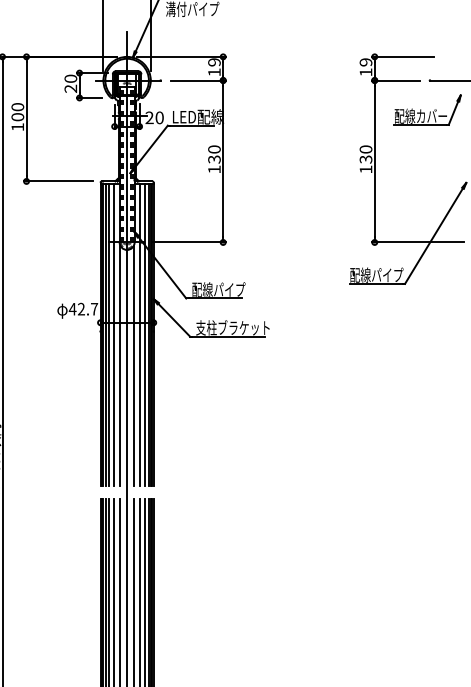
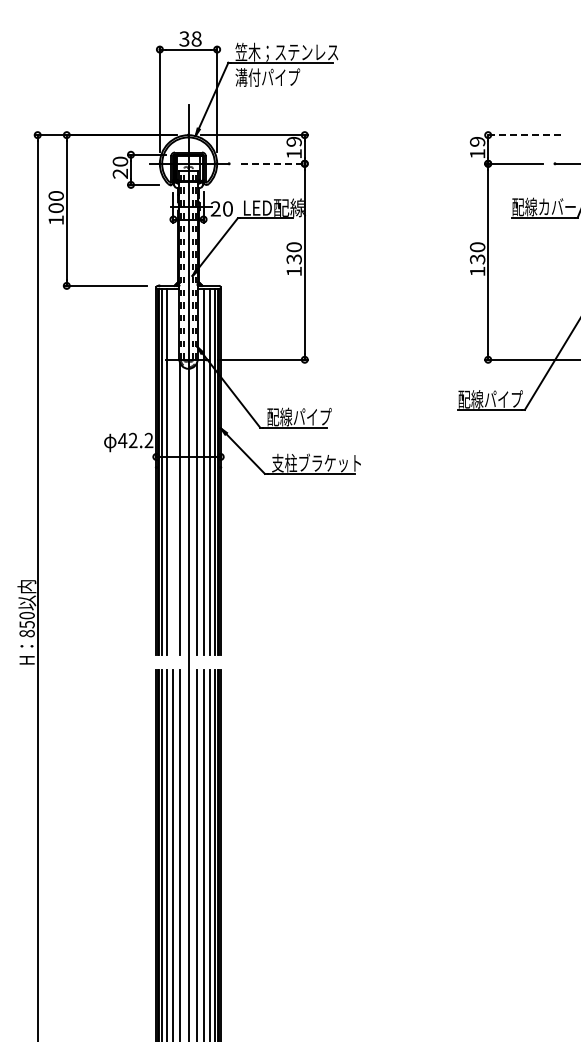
line: (403, 57) -> (522, 135), solid -> dashed
line: (198, 80) -> (275, 163), solid -> dashed
text: (94, 309) -> (148, 440), 42.7 -> 42.2
line: (113, 334) -> (172, 471), removed

